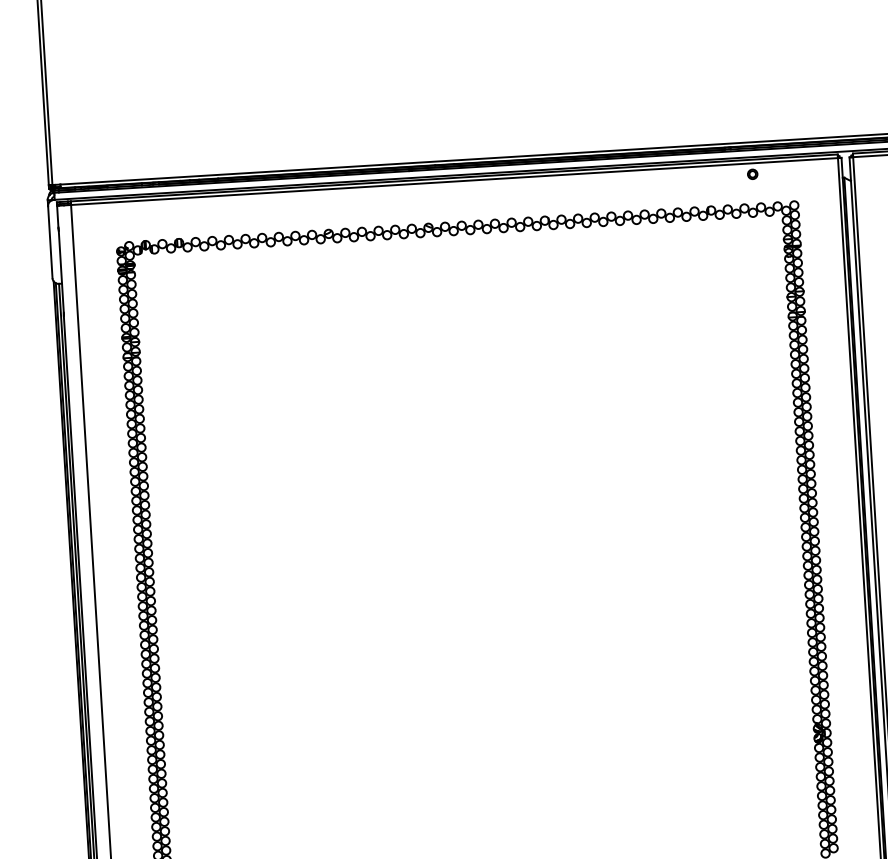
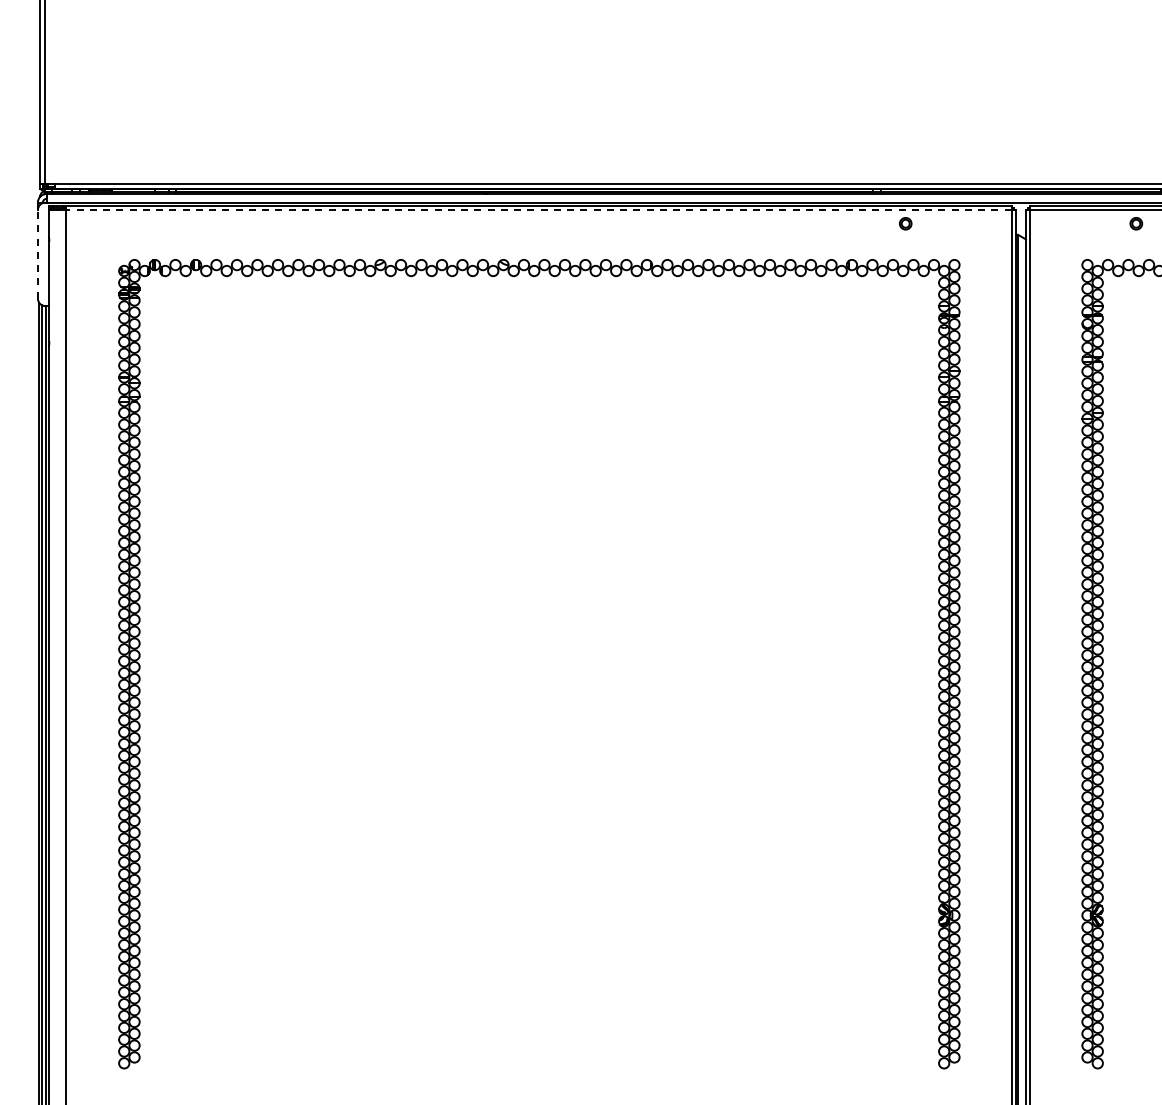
line: (454, 181) -> (538, 210), solid -> dashed
line: (49, 241) -> (37, 253), solid -> dashed

